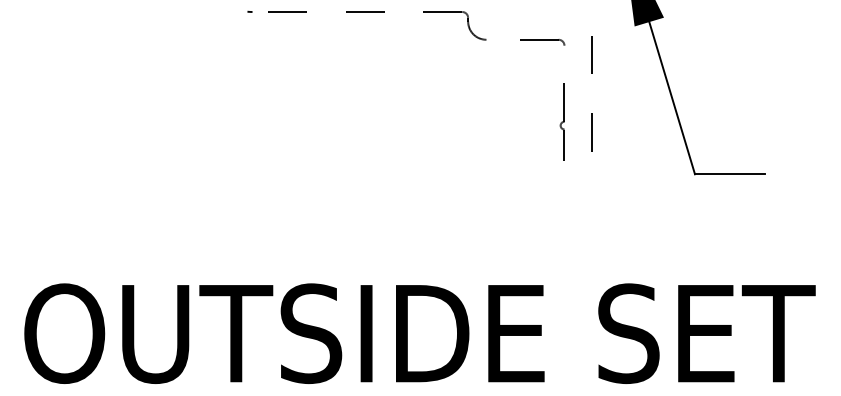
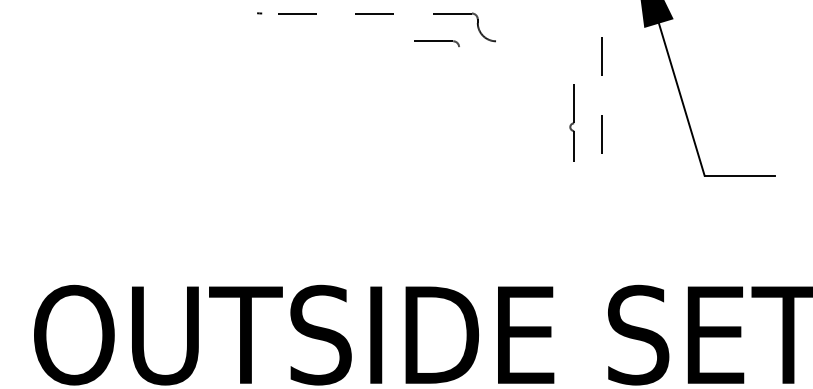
part: (542, 42) -> (437, 44), moved

